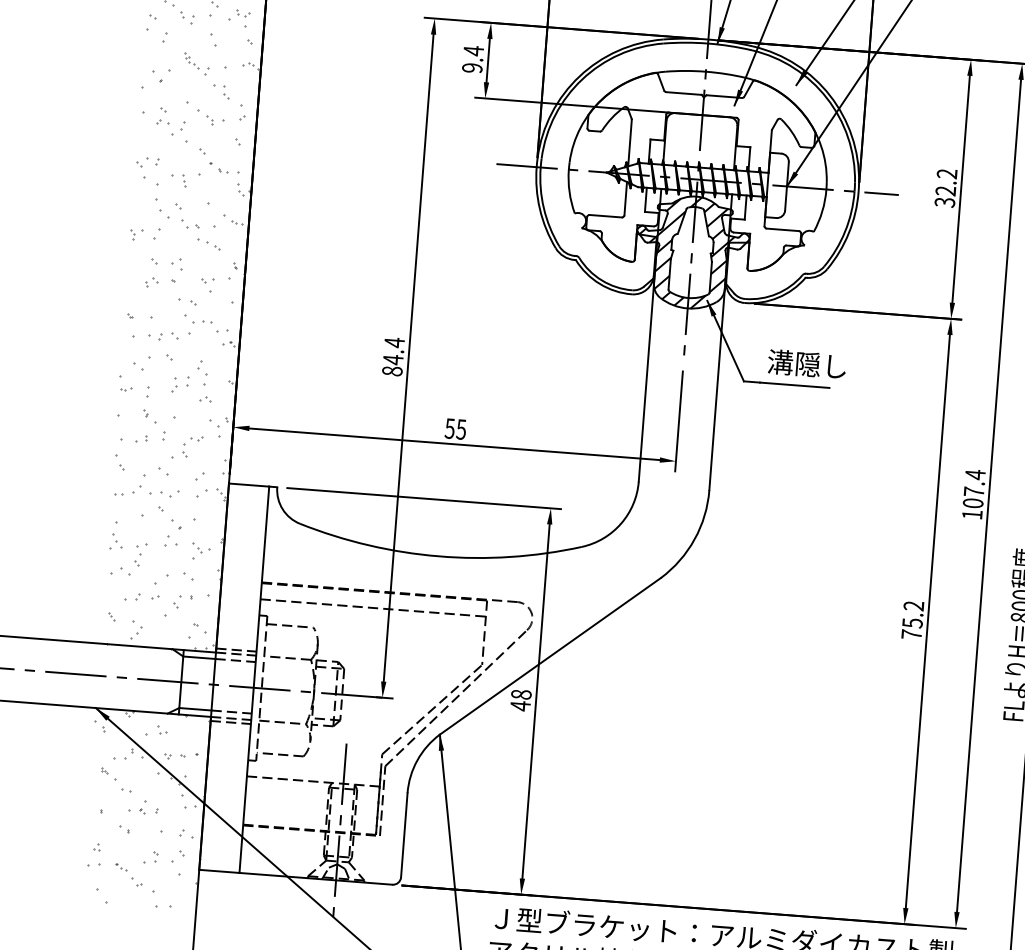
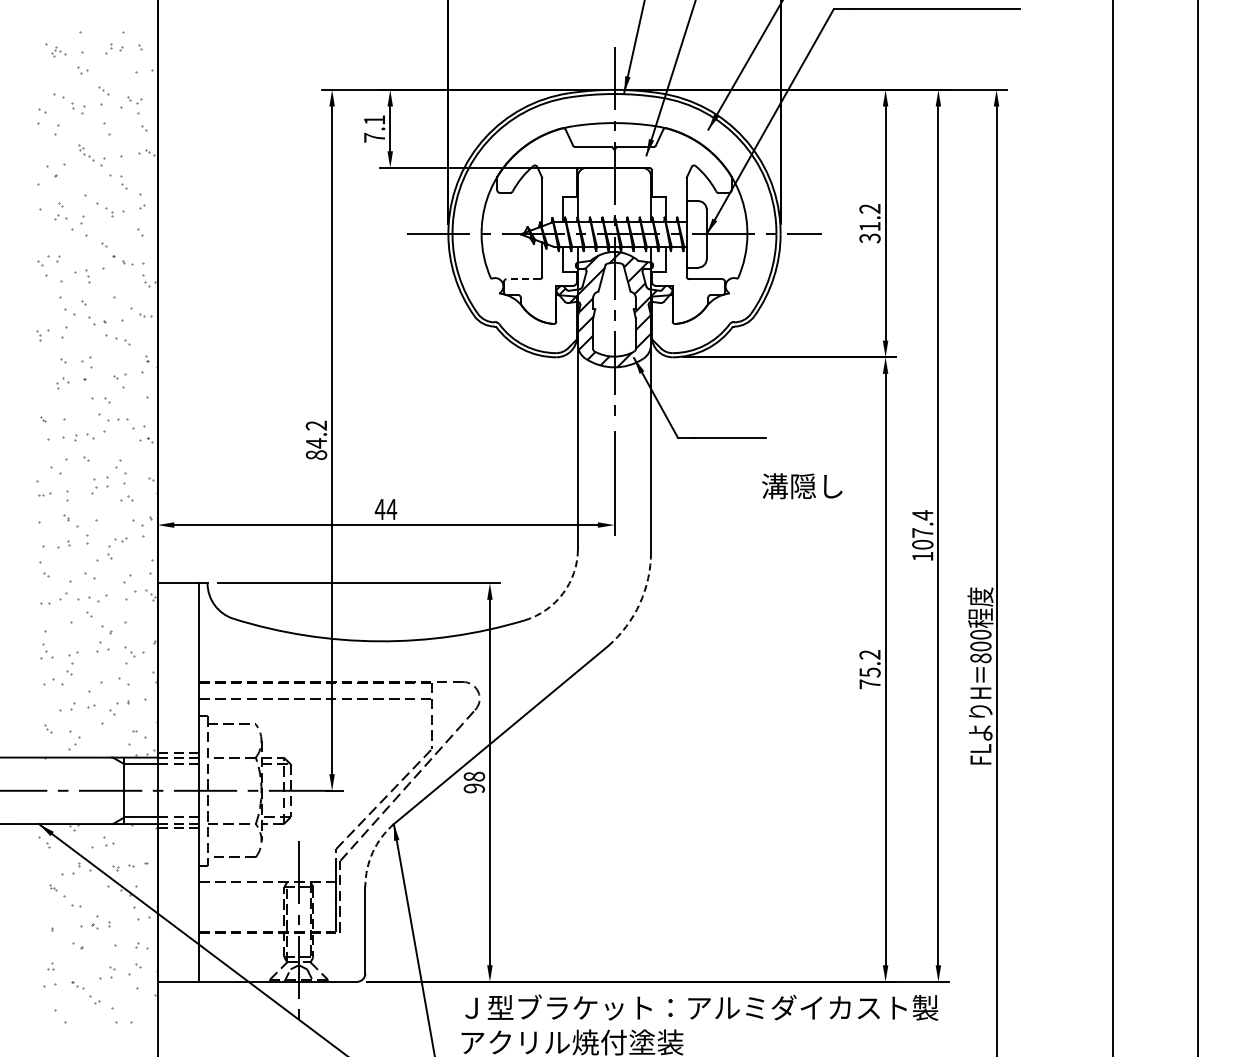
text: (472, 59) -> (374, 128), 9.4 -> 7.1
text: (945, 190) -> (869, 226), 32.2 -> 31.2
line: (606, 216) -> (523, 279), solid -> dashed
text: (393, 342) -> (315, 425), 84.4 -> 84.2
text: (807, 364) -> (802, 486), moved
text: (455, 429) -> (385, 509), 55 -> 44
arc: (621, 523) -> (563, 593), solid -> dashed
arc: (694, 539) -> (639, 603), solid -> dashed
text: (520, 706) -> (474, 788), 48 -> 98
arc: (417, 760) -> (372, 852), solid -> dashed

